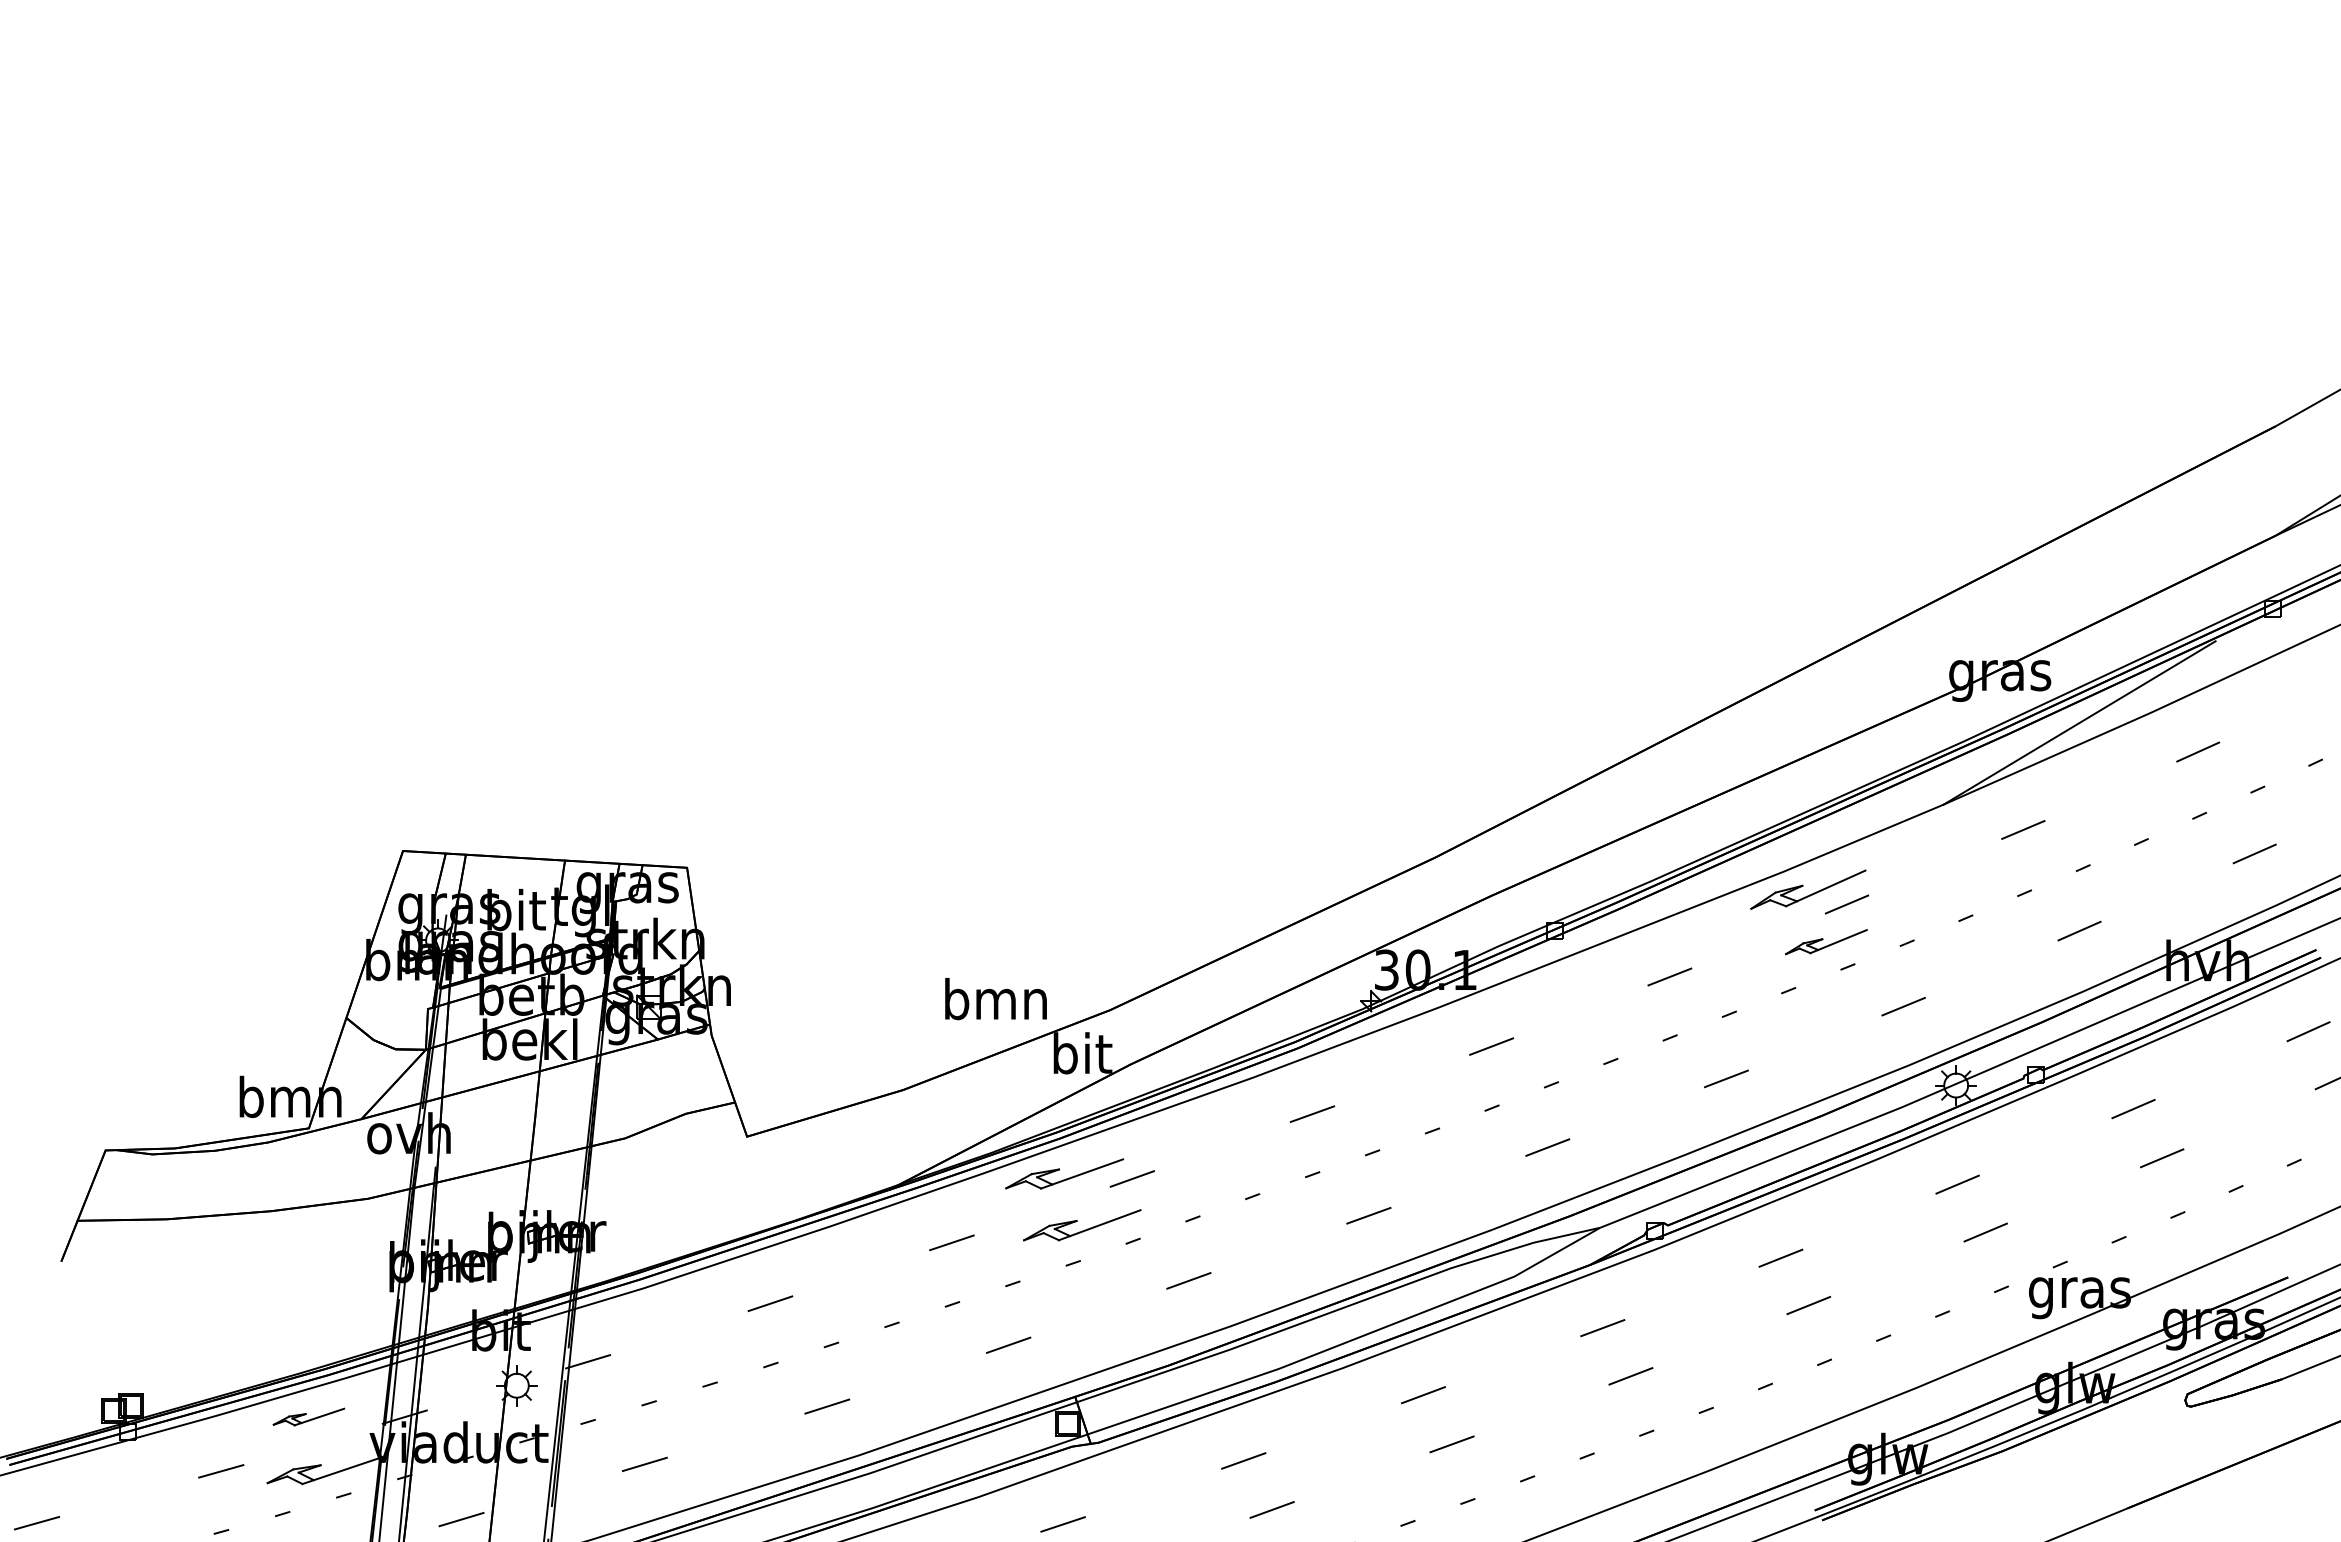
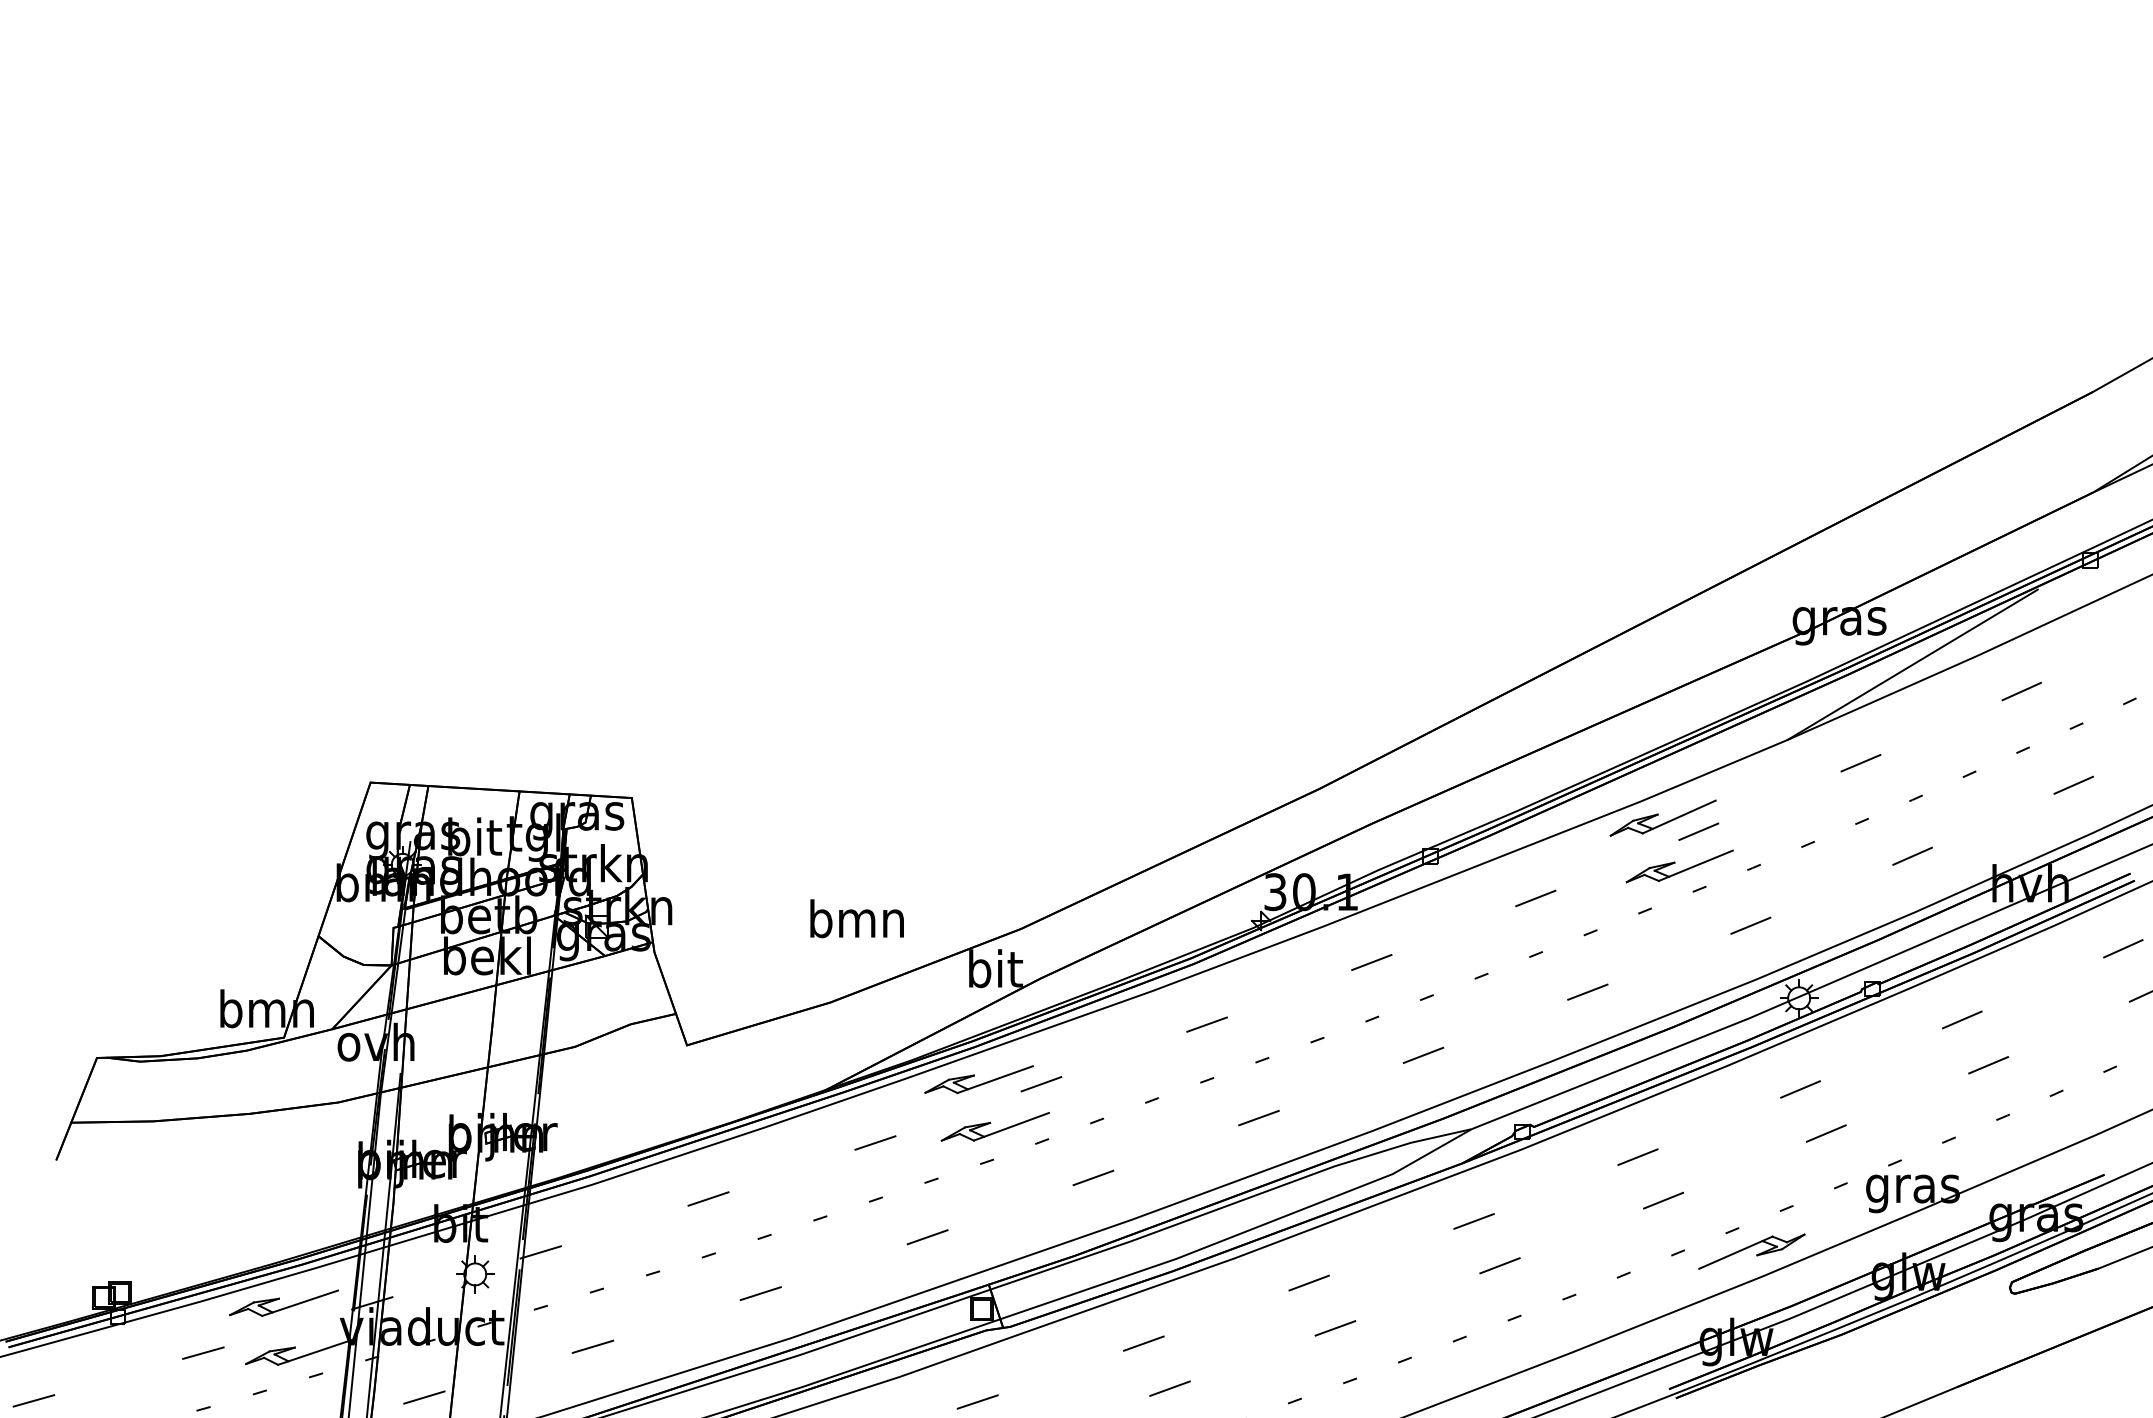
part: (1826, 941) -> (1679, 865), size x1.43
text: (995, 999) -> (856, 919), moved
part: (1904, 1360) -> (1751, 1251), added
part: (308, 1416) -> (283, 1302), size x1.67

